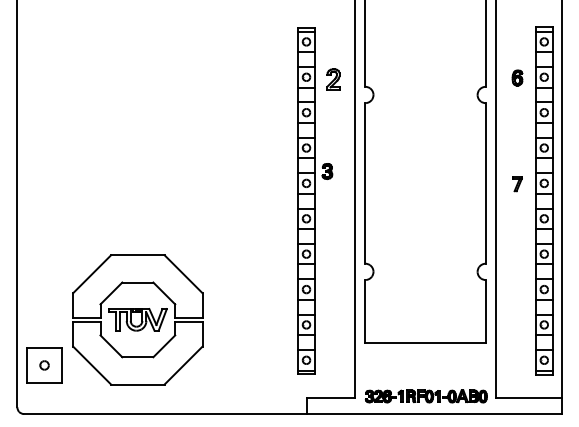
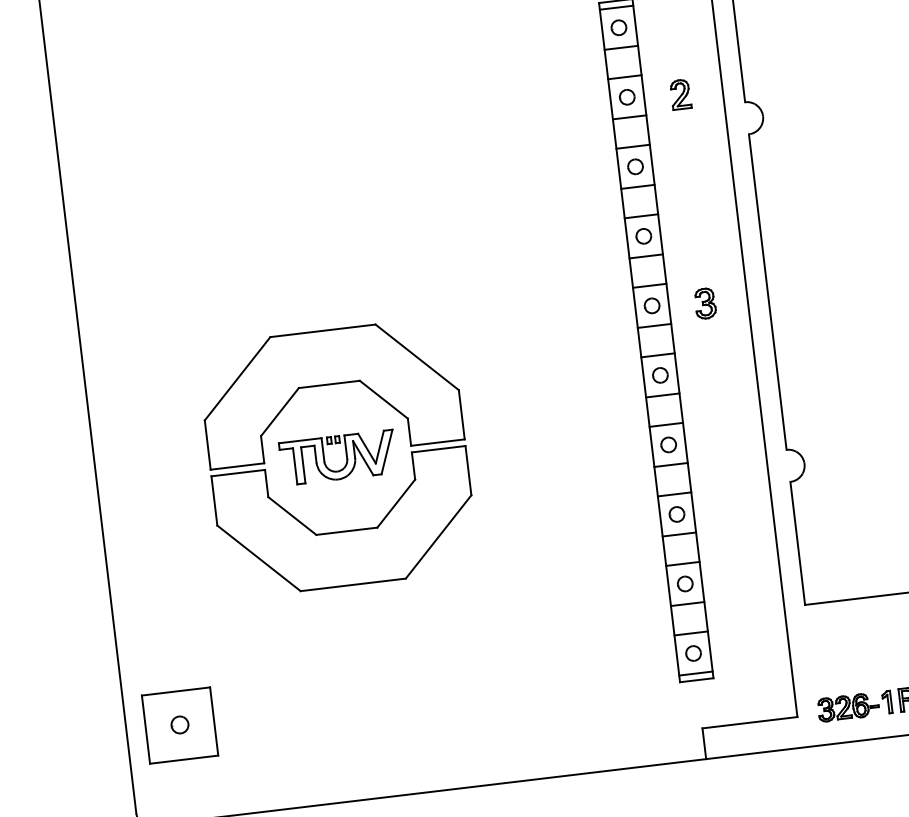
part: (332, 78) -> (678, 93), size x0.71
part: (327, 171) -> (705, 303), moved
part: (137, 319) -> (337, 457), moved

